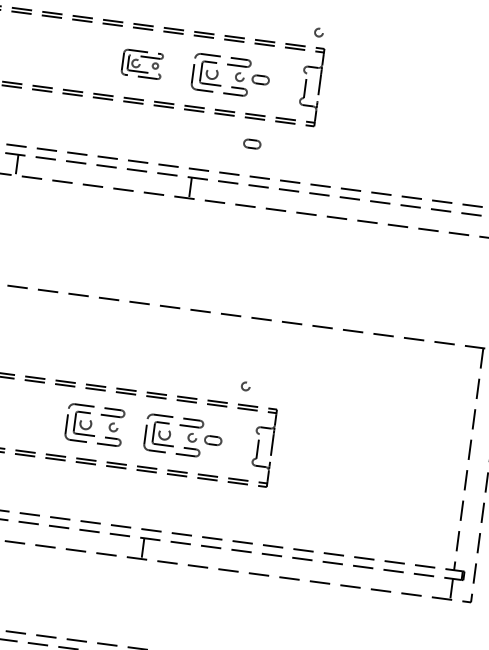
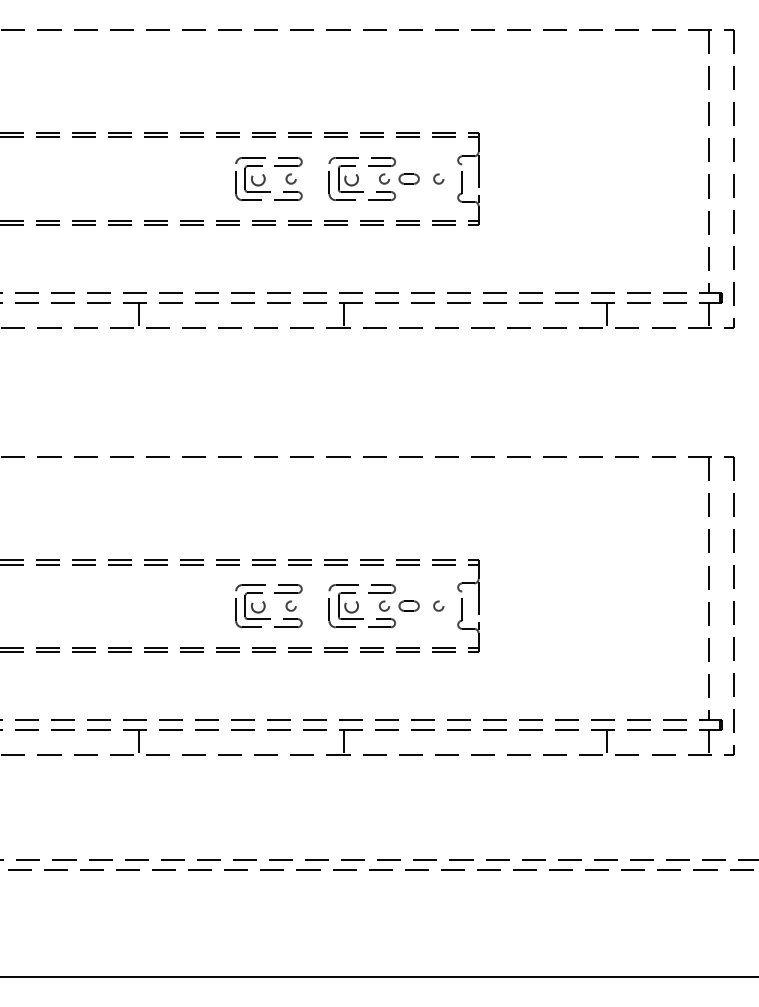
circle: (318, 32) -> (438, 178), moved
part: (142, 63) -> (268, 178), size x1.43
part: (251, 143) -> (408, 254), removed
line: (412, 217) -> (606, 315), added
circle: (245, 385) -> (438, 605), moved
line: (364, 577) -> (606, 742), added

